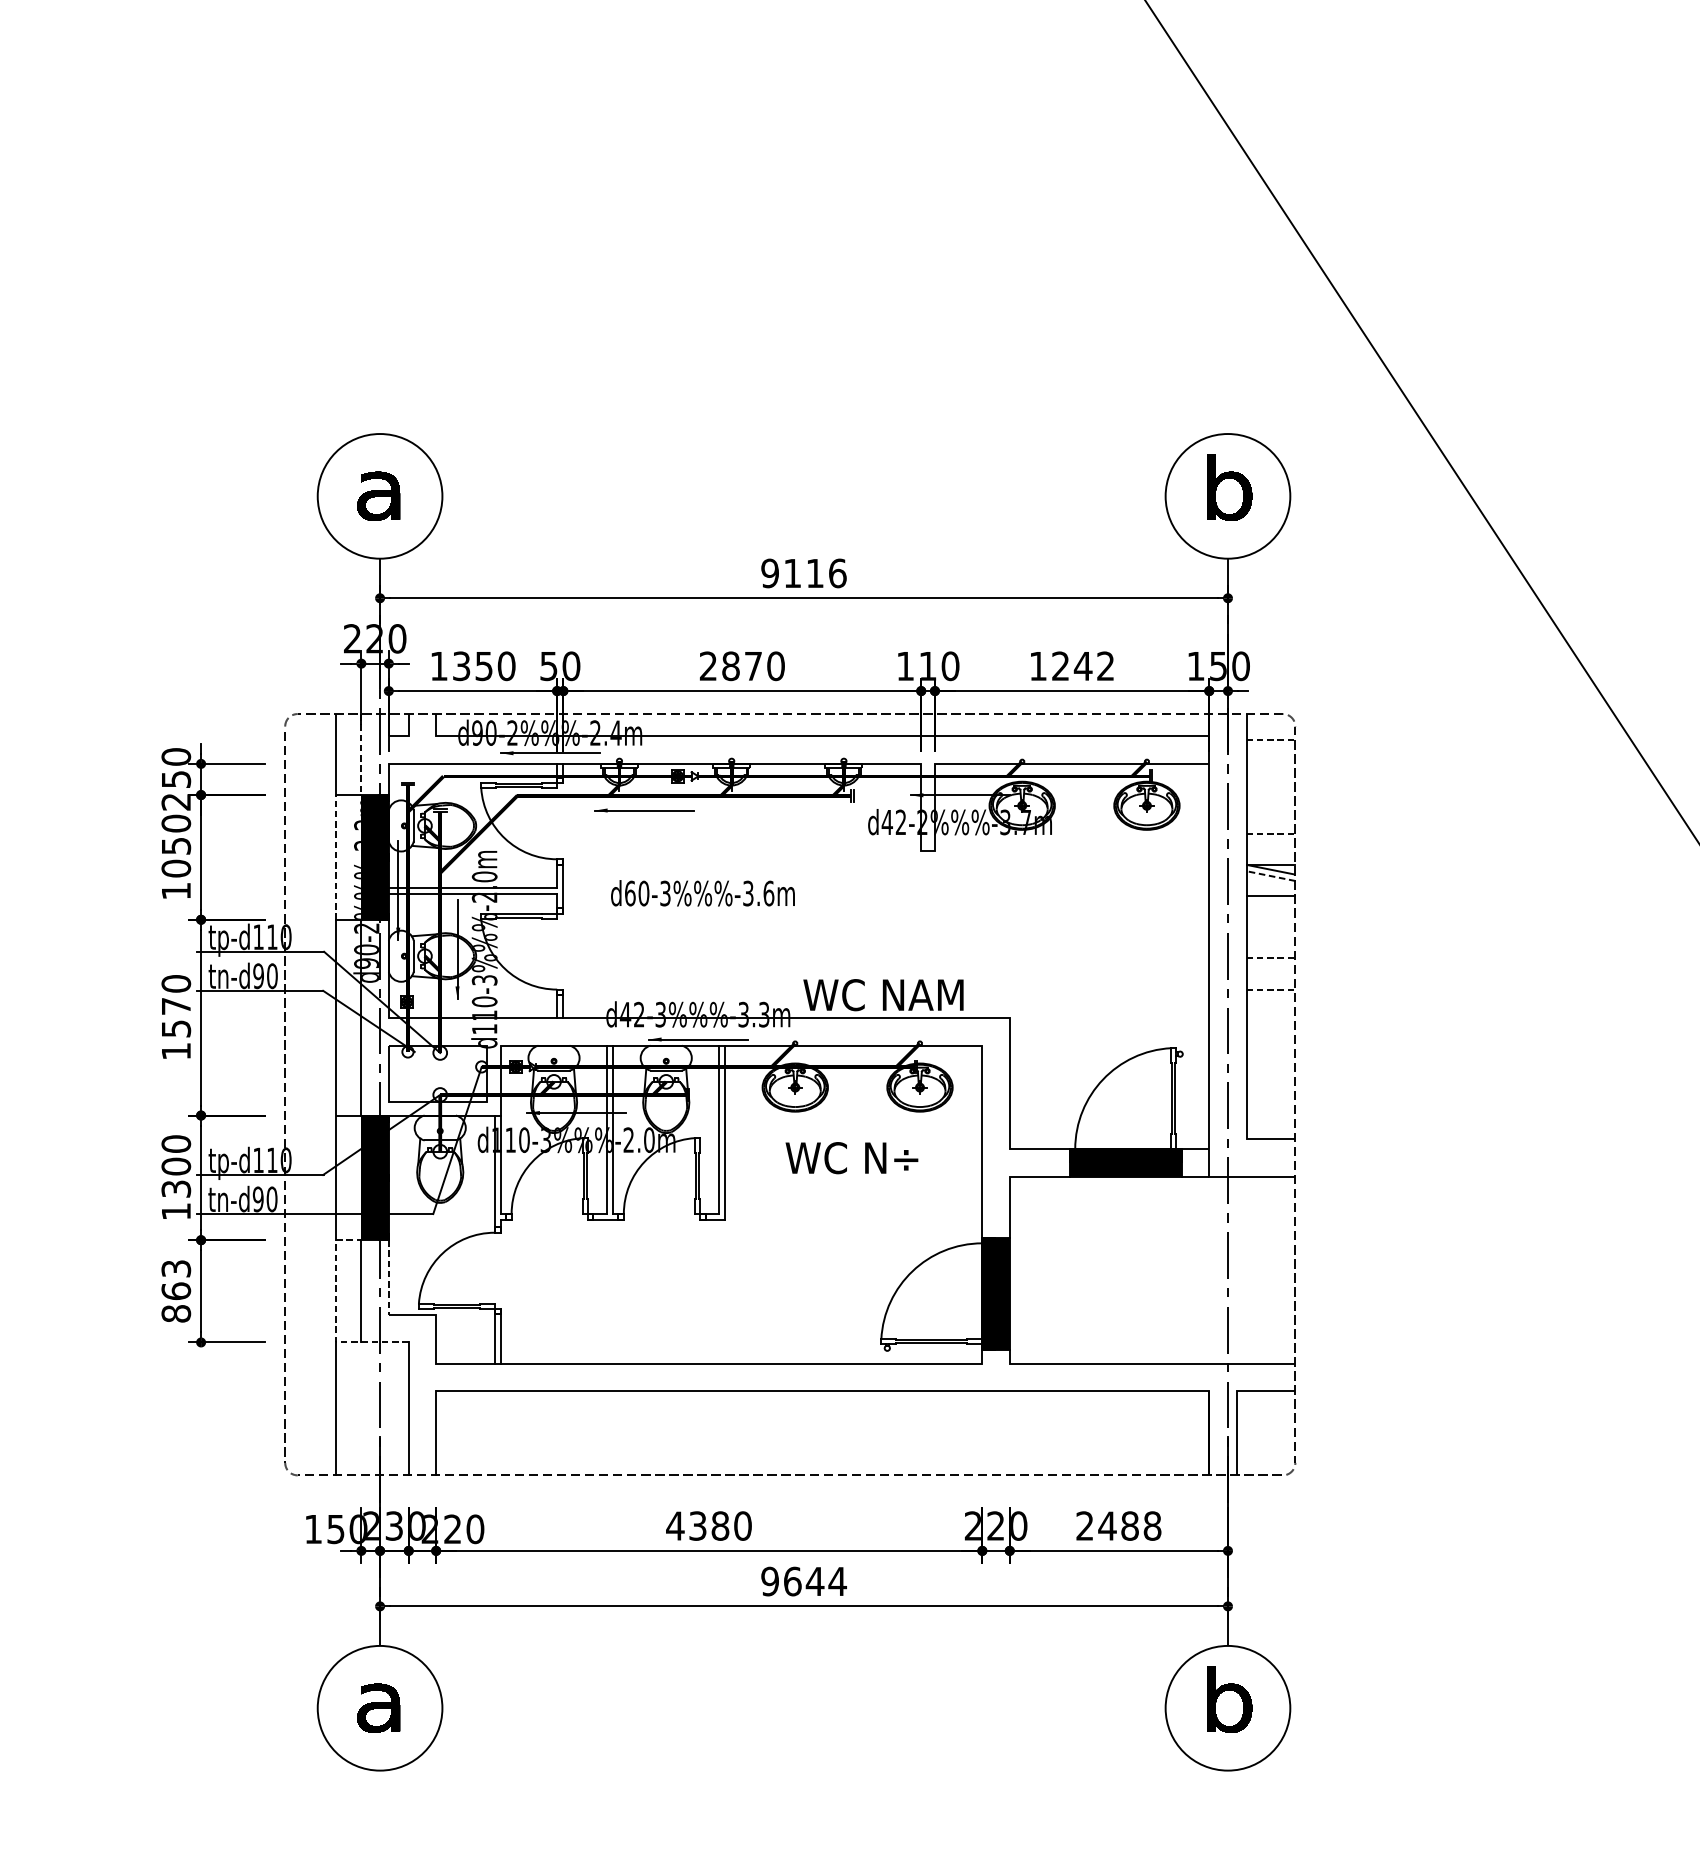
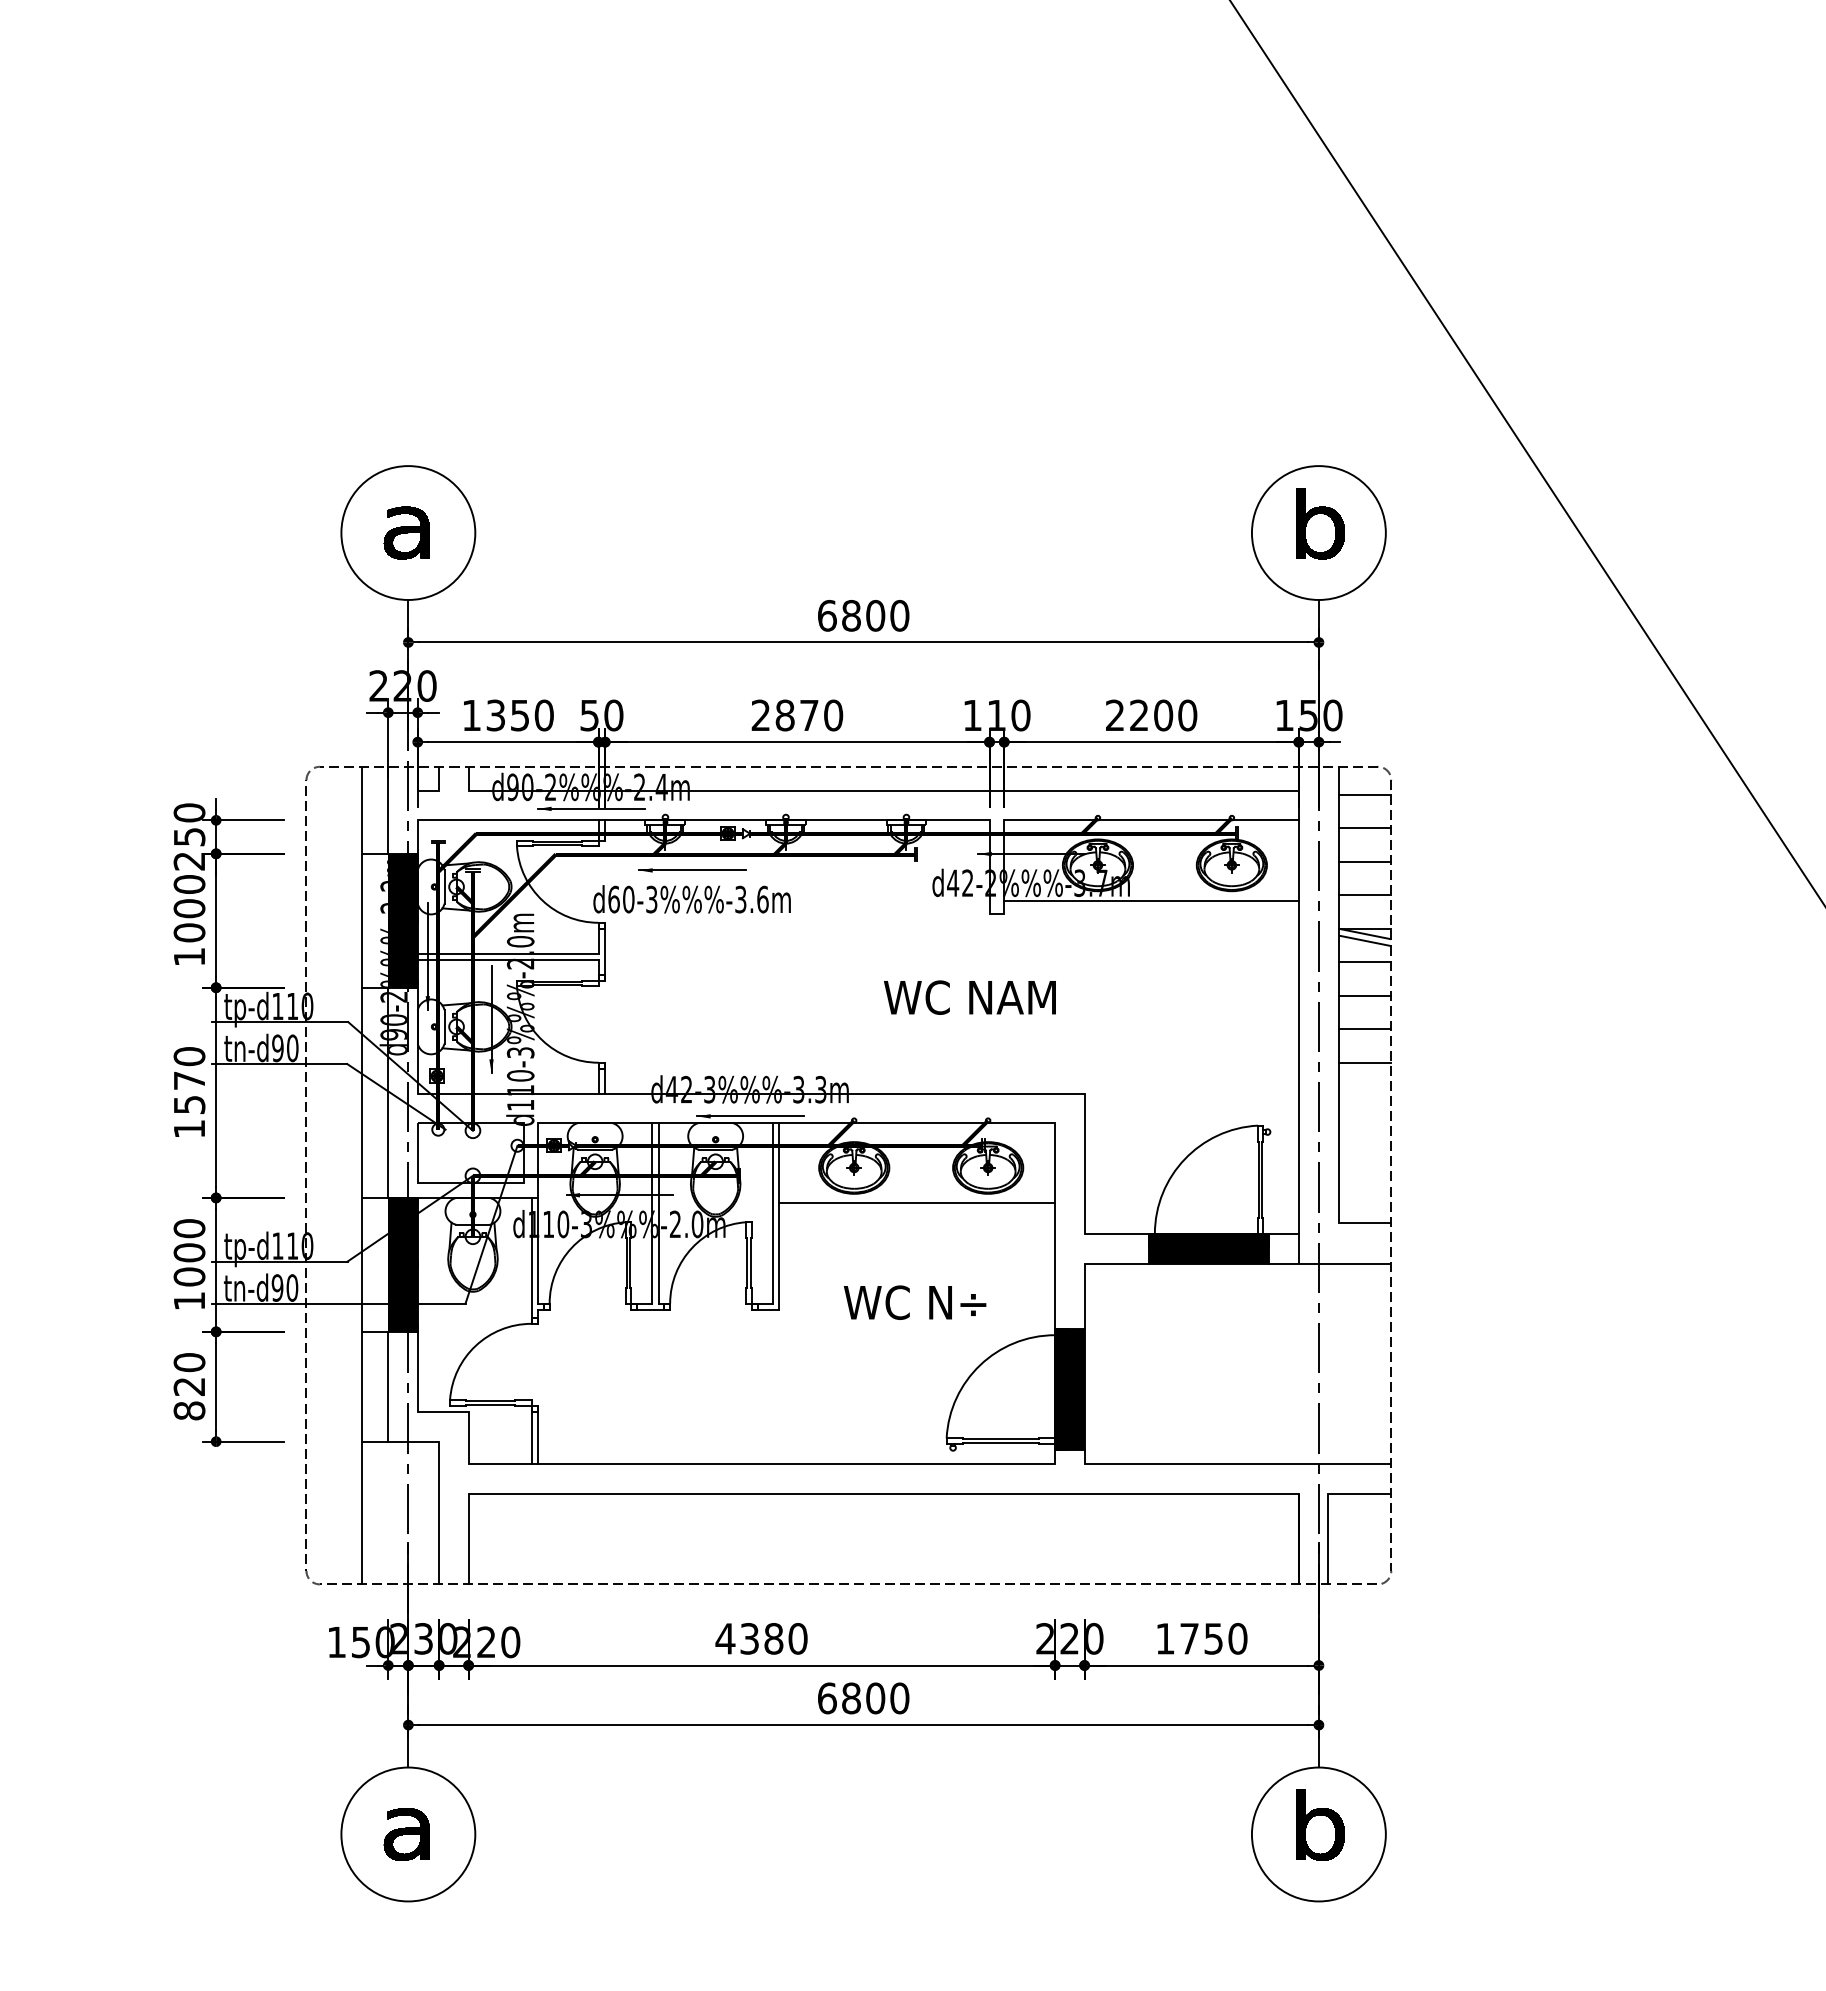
text: (803, 573) -> (863, 615), 9116 -> 6800
text: (1072, 666) -> (1151, 715), 1242 -> 2200
line: (1271, 739) -> (1365, 794), dashed -> solid
line: (361, 754) -> (388, 810), dashed -> solid
line: (1270, 771) -> (1364, 828), added
line: (1270, 802) -> (1364, 861), added
line: (1271, 833) -> (1365, 895), dashed -> solid
line: (1072, 838) -> (1151, 900), added
text: (176, 845) -> (189, 908), 1050 -> 1000
line: (336, 857) -> (361, 920), dashed -> solid
line: (1271, 875) -> (1365, 940), dashed -> solid
text: (702, 893) -> (691, 899), moved
line: (1270, 927) -> (1364, 995), added
line: (1271, 958) -> (1365, 1029), dashed -> solid
line: (1271, 989) -> (1365, 1062), dashed -> solid
text: (883, 994) -> (969, 997), moved
line: (854, 1120) -> (917, 1203), added
text: (851, 1157) -> (914, 1302), moved
text: (176, 1188) -> (189, 1276), 1300 -> 1000
line: (388, 1278) -> (417, 1372), dashed -> solid
text: (176, 1279) -> (189, 1374), 863 -> 820
line: (336, 1314) -> (361, 1411), dashed -> solid
text: (1118, 1525) -> (1201, 1638), 2488 -> 1750
text: (803, 1581) -> (863, 1698), 9644 -> 6800

